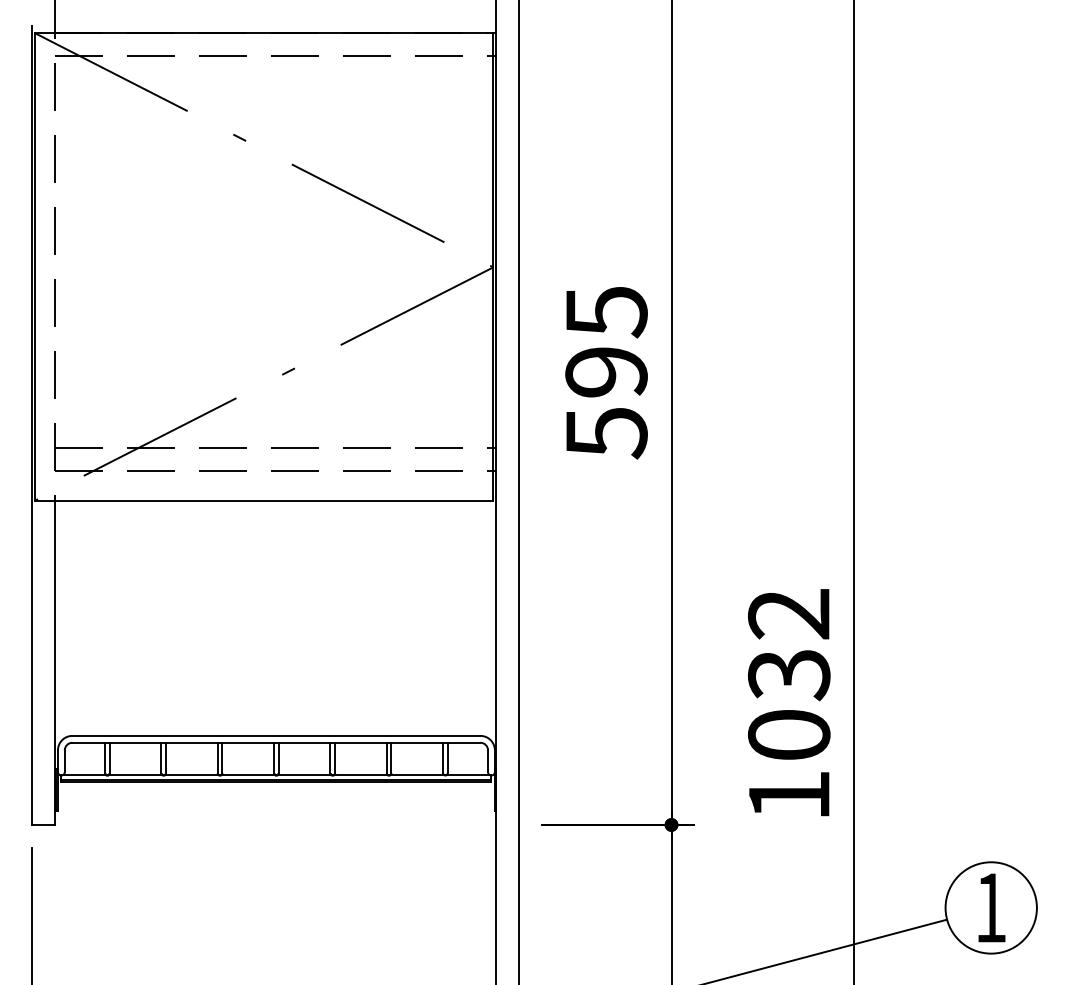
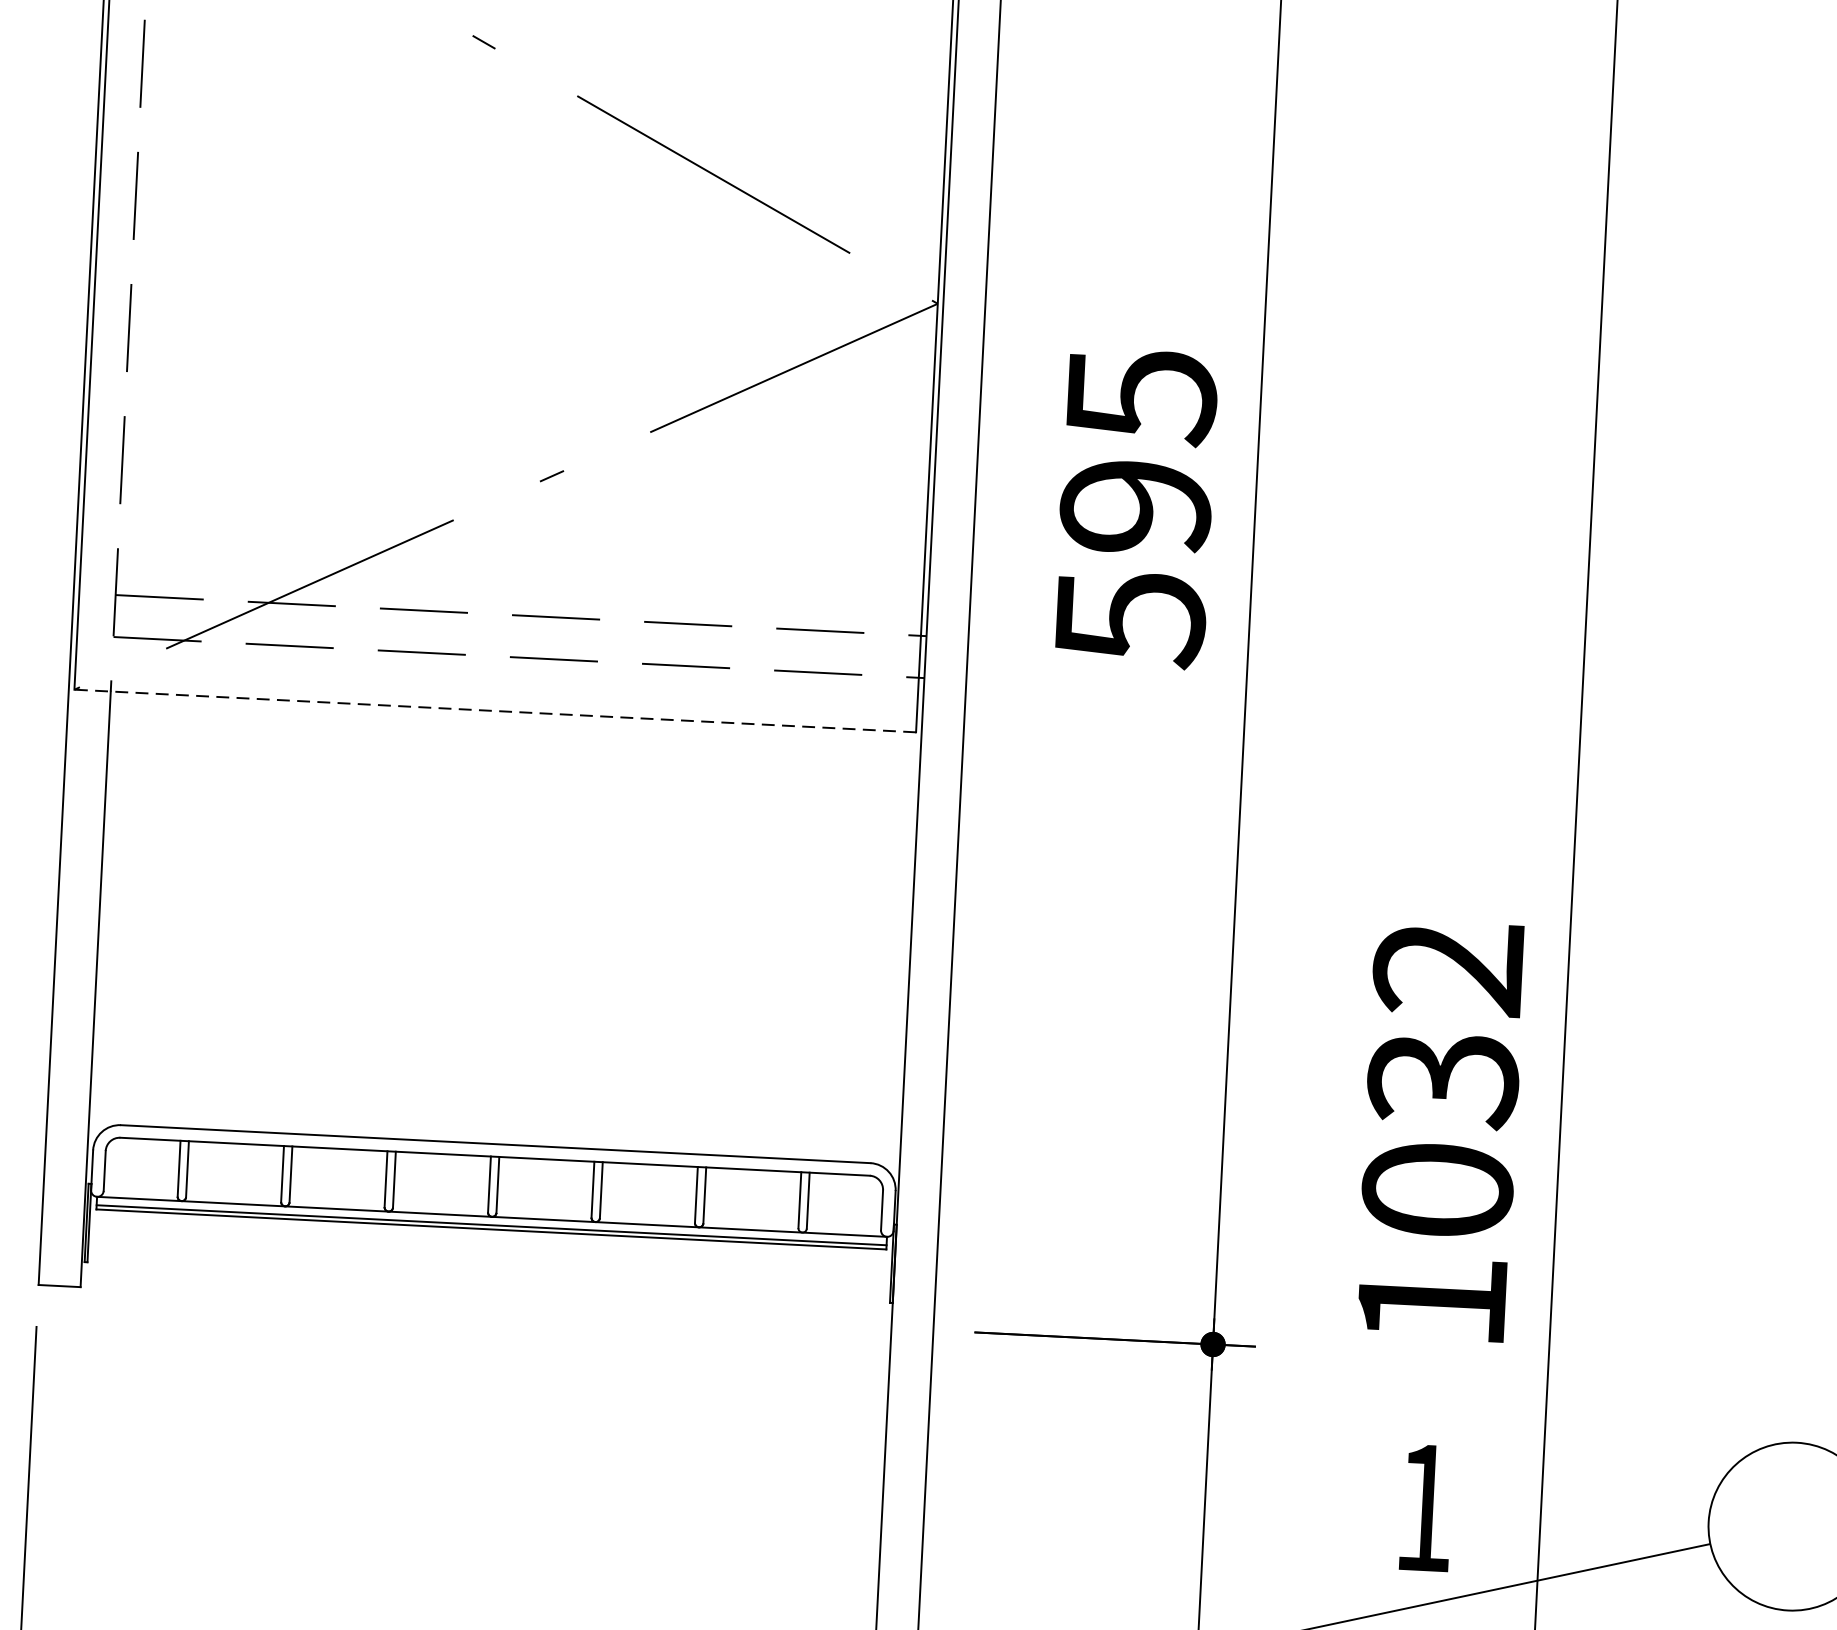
line: (263, 500) -> (493, 710), solid -> dashed
text: (991, 907) -> (1425, 1507), moved

